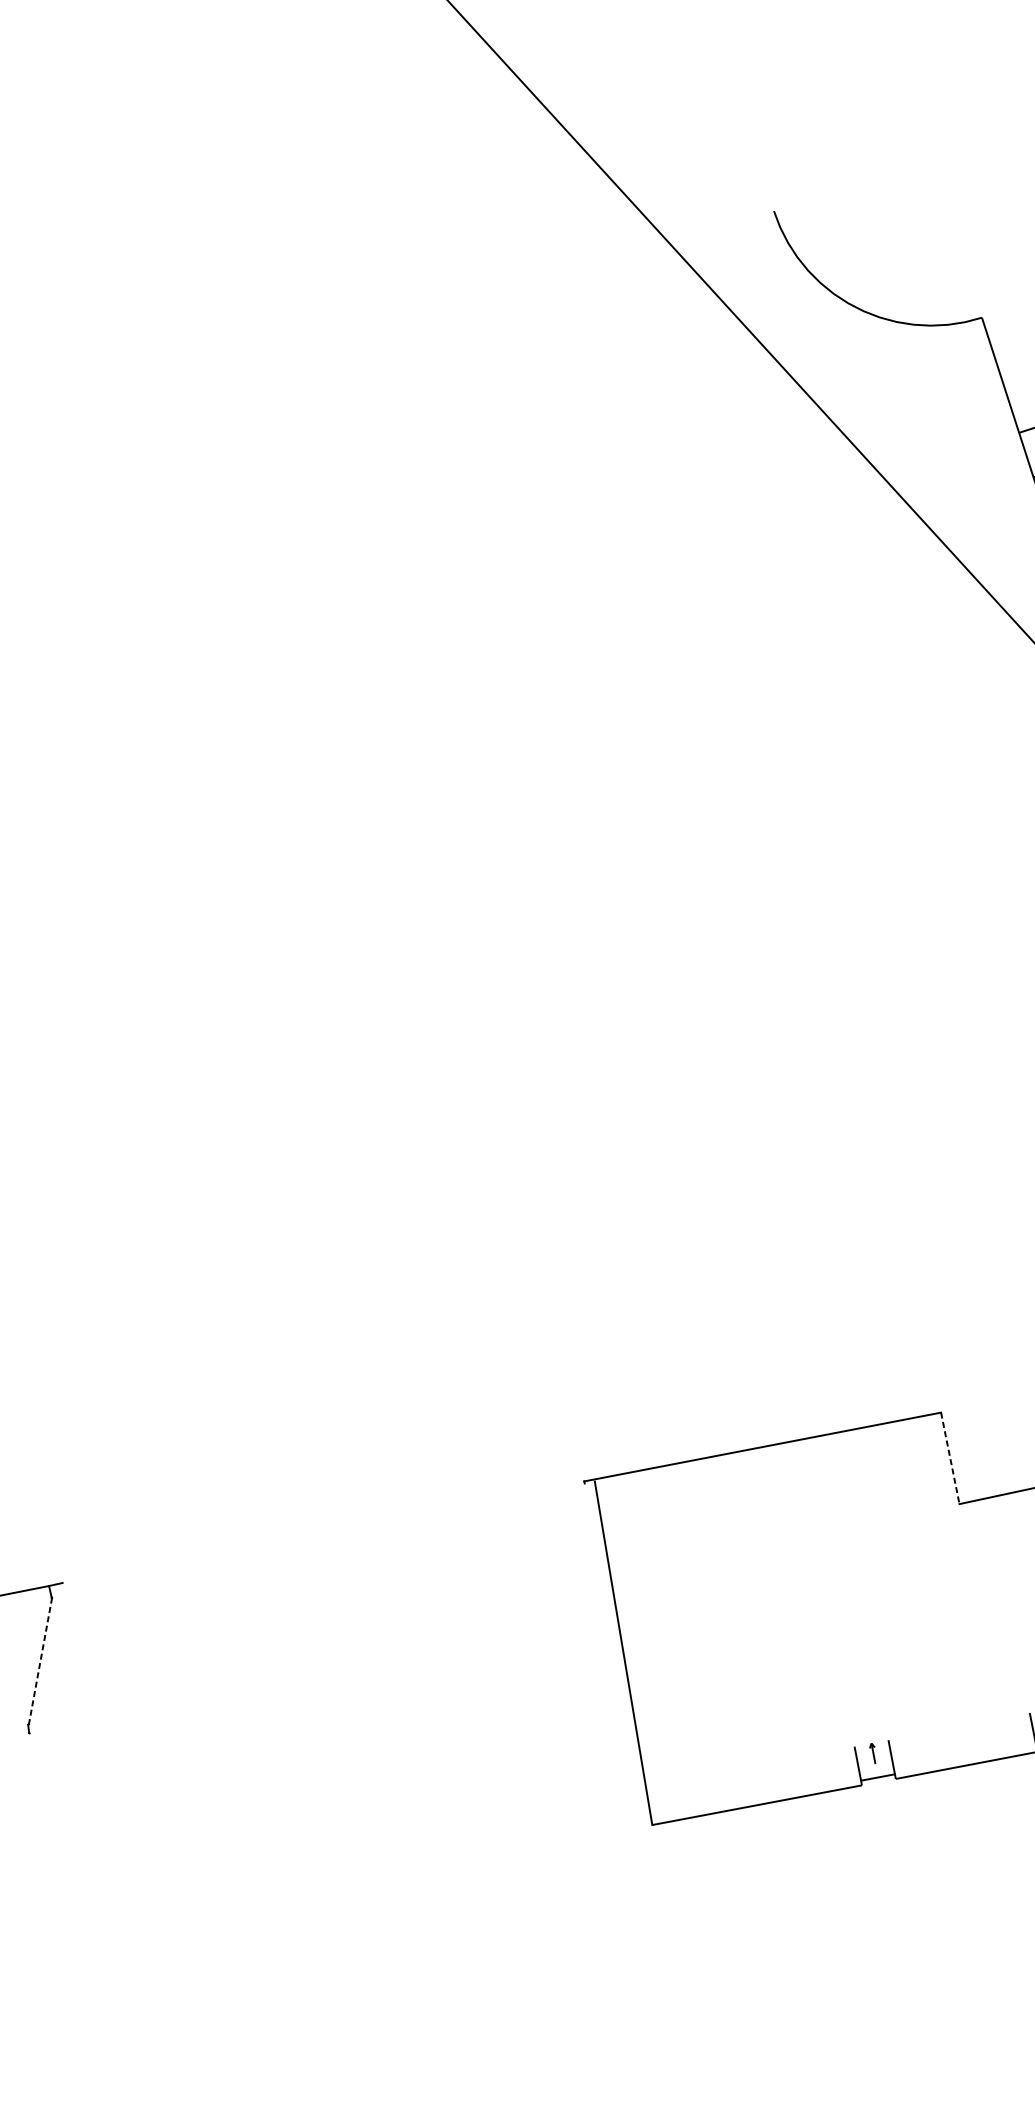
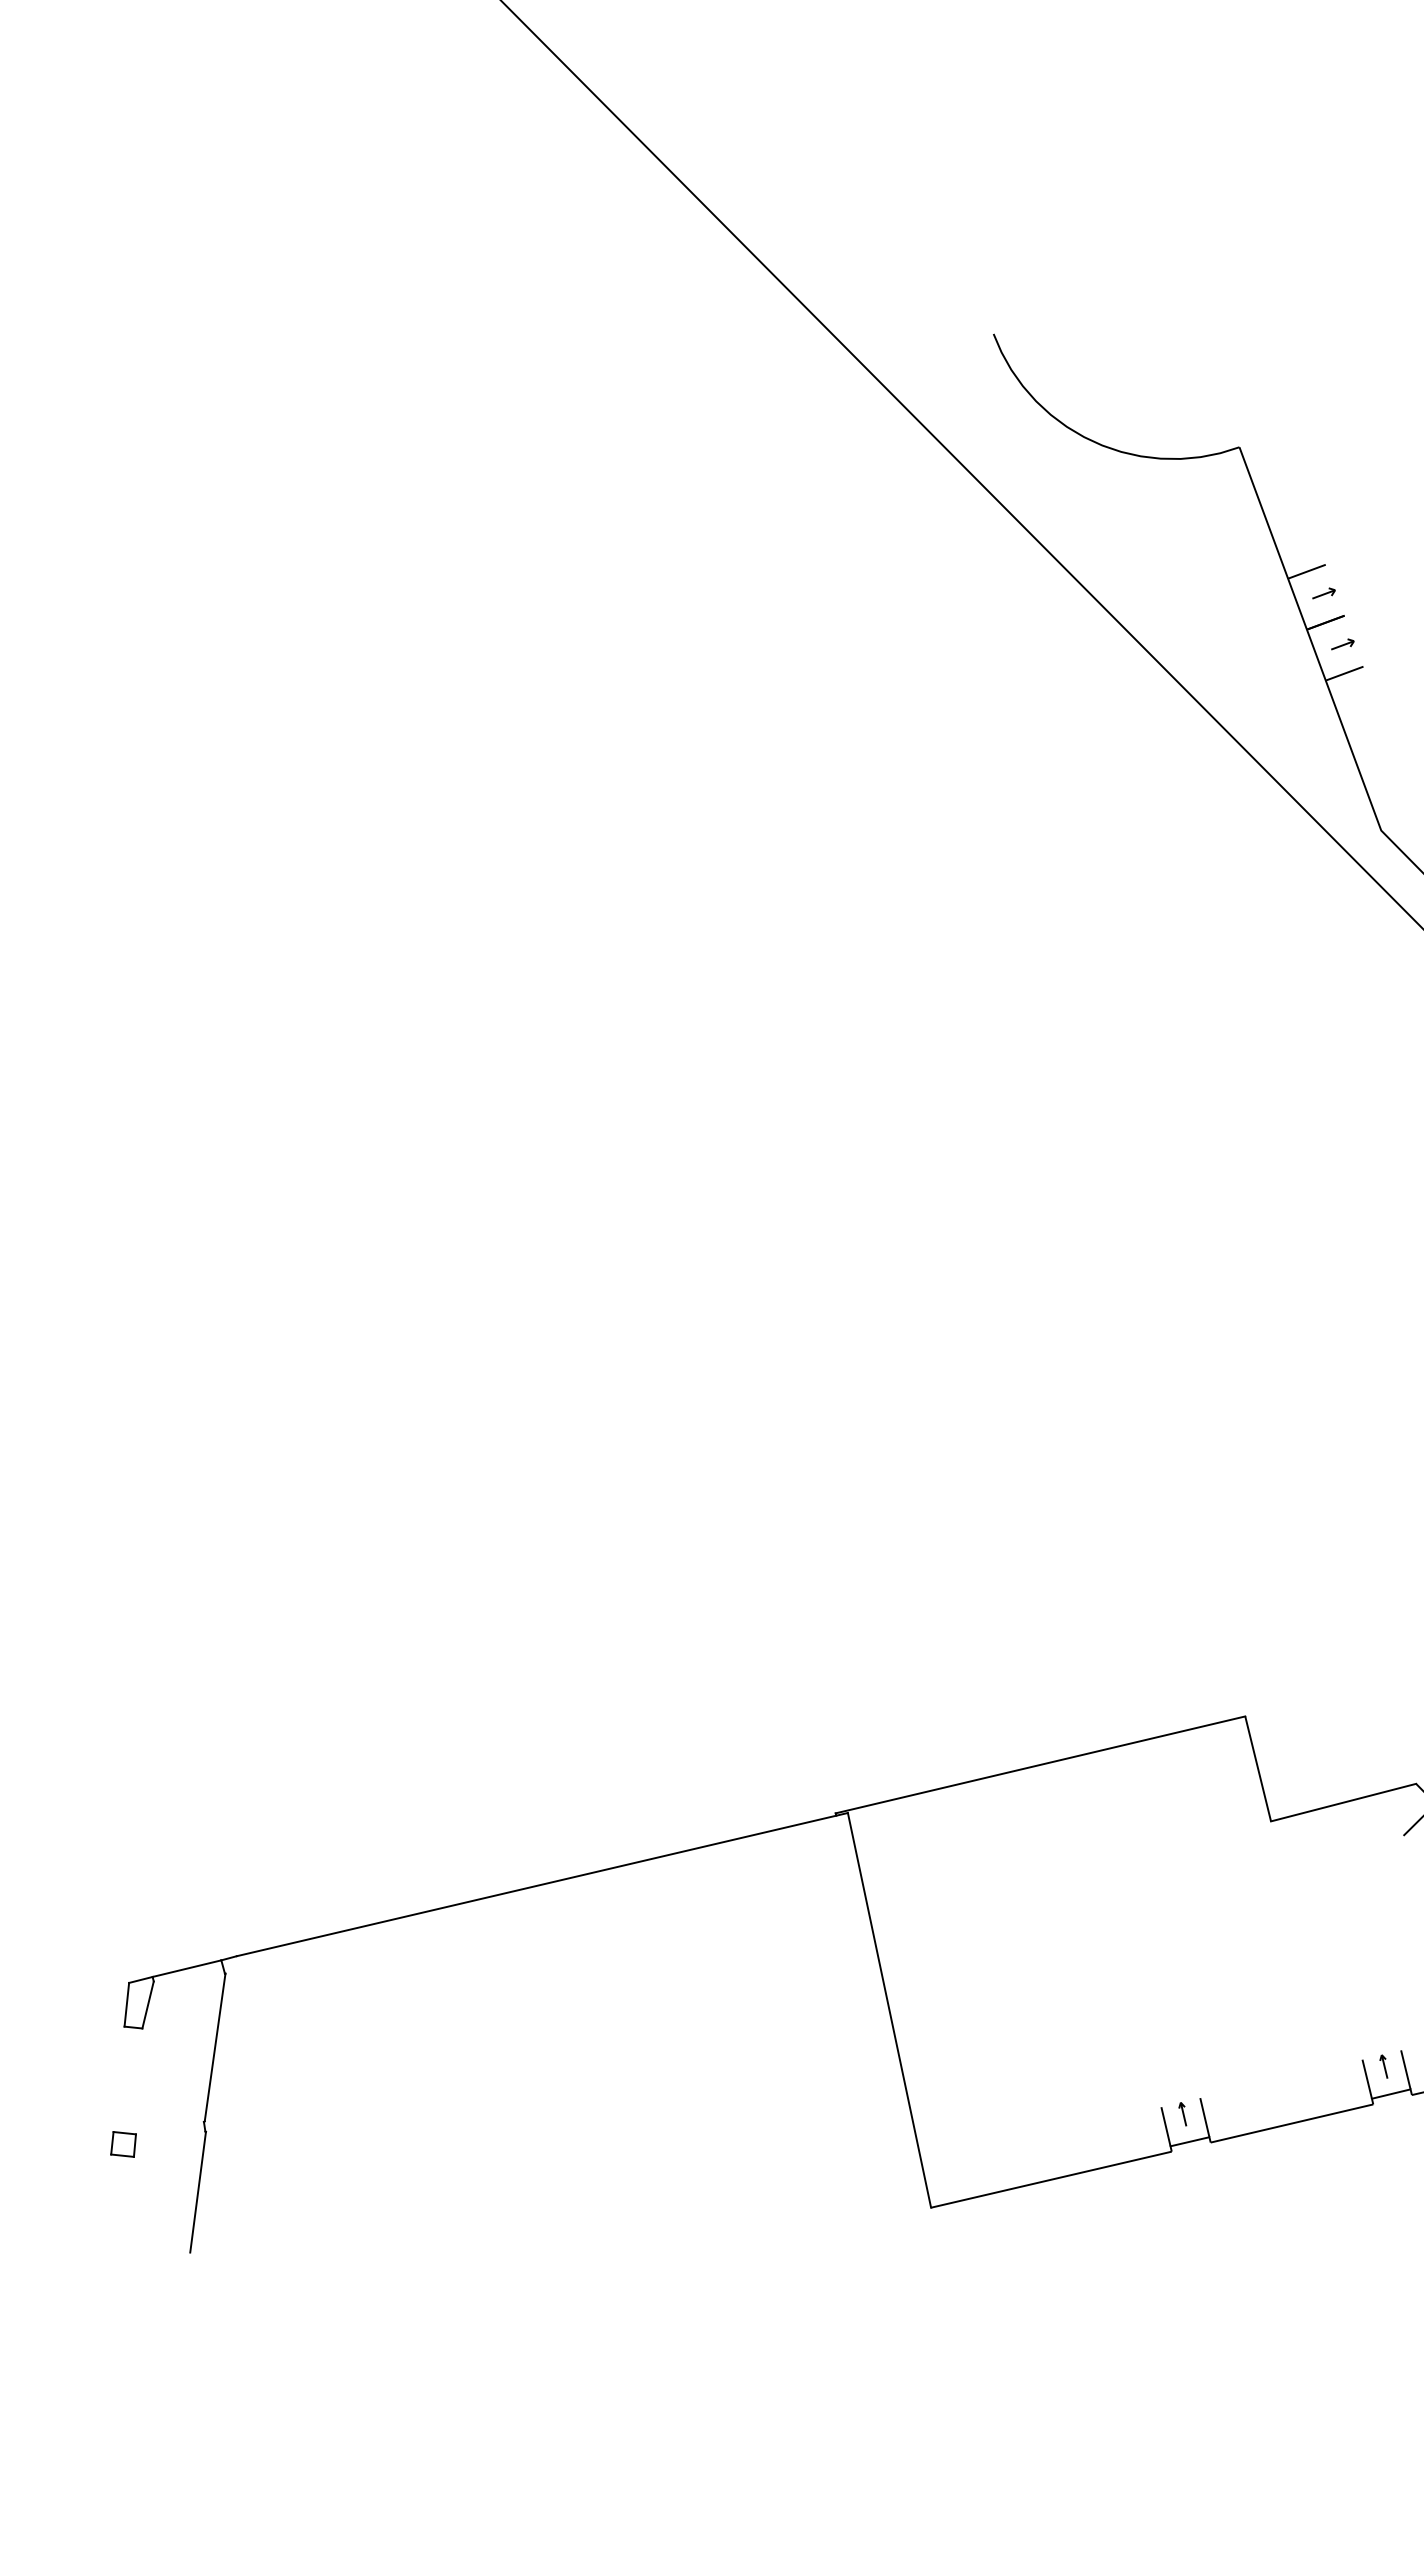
line: (950, 1458) -> (1258, 1769), dashed -> solid
line: (327, 1532) -> (541, 1884), added
line: (40, 1660) -> (215, 2047), dashed -> solid
line: (20, 1784) -> (197, 2191), added

